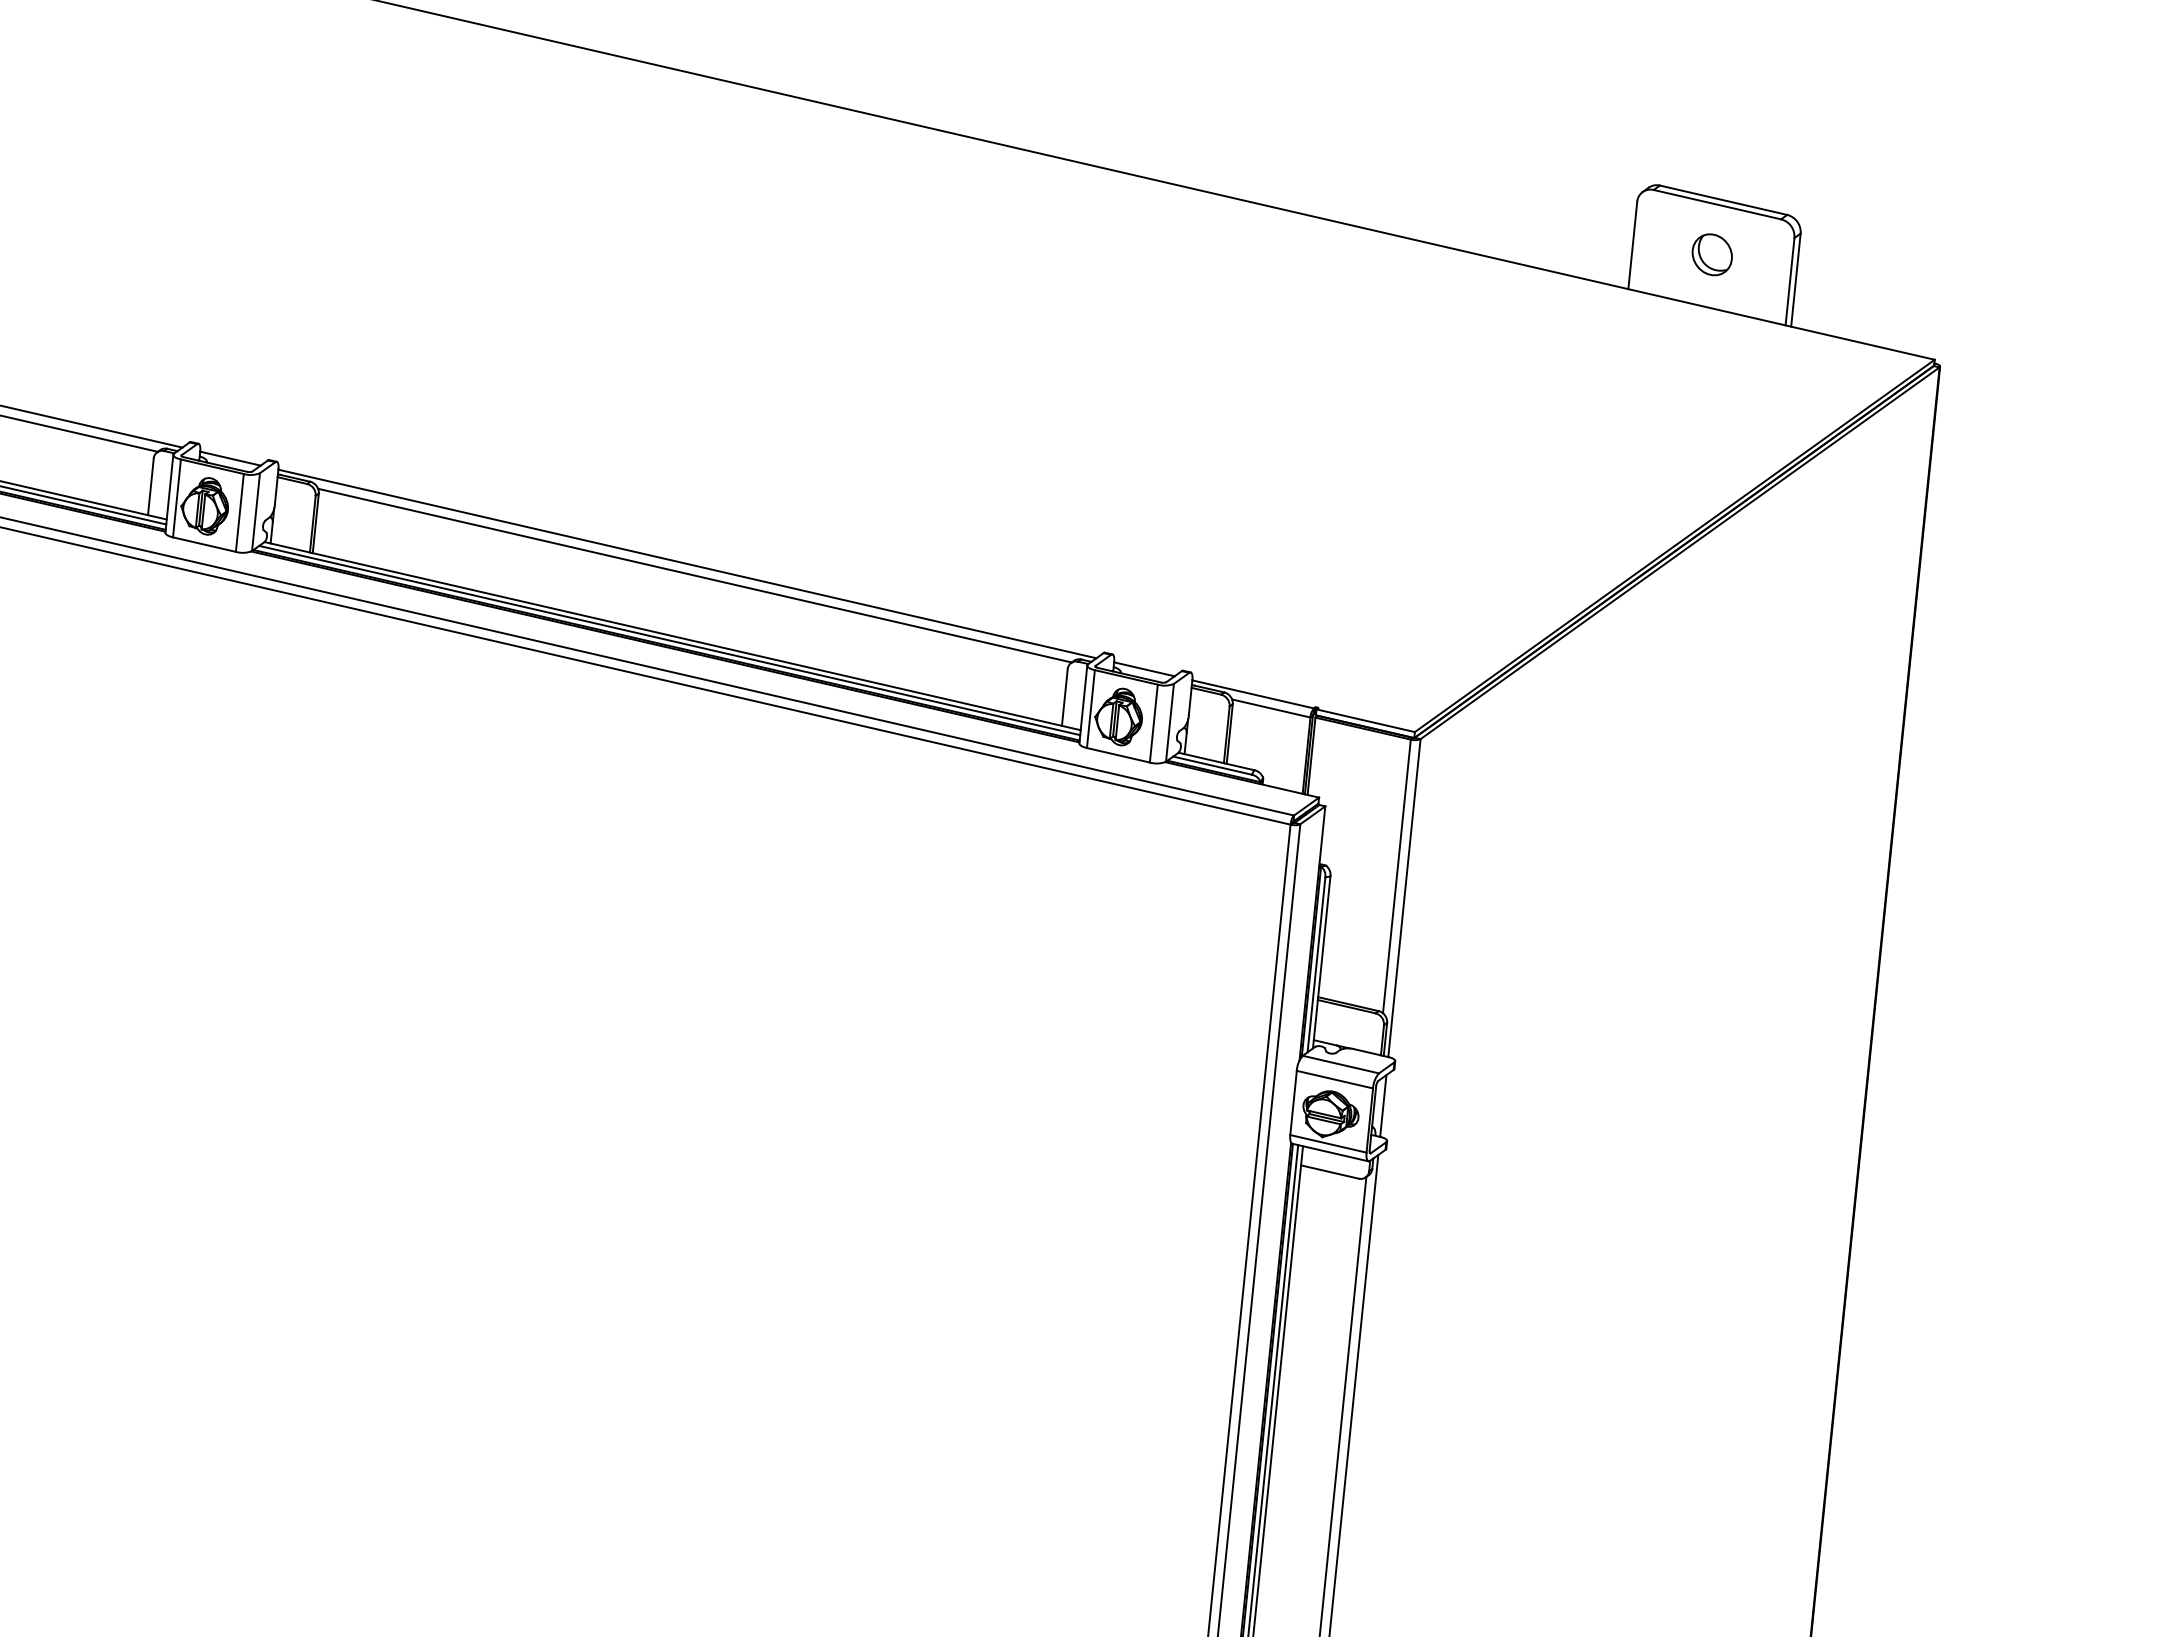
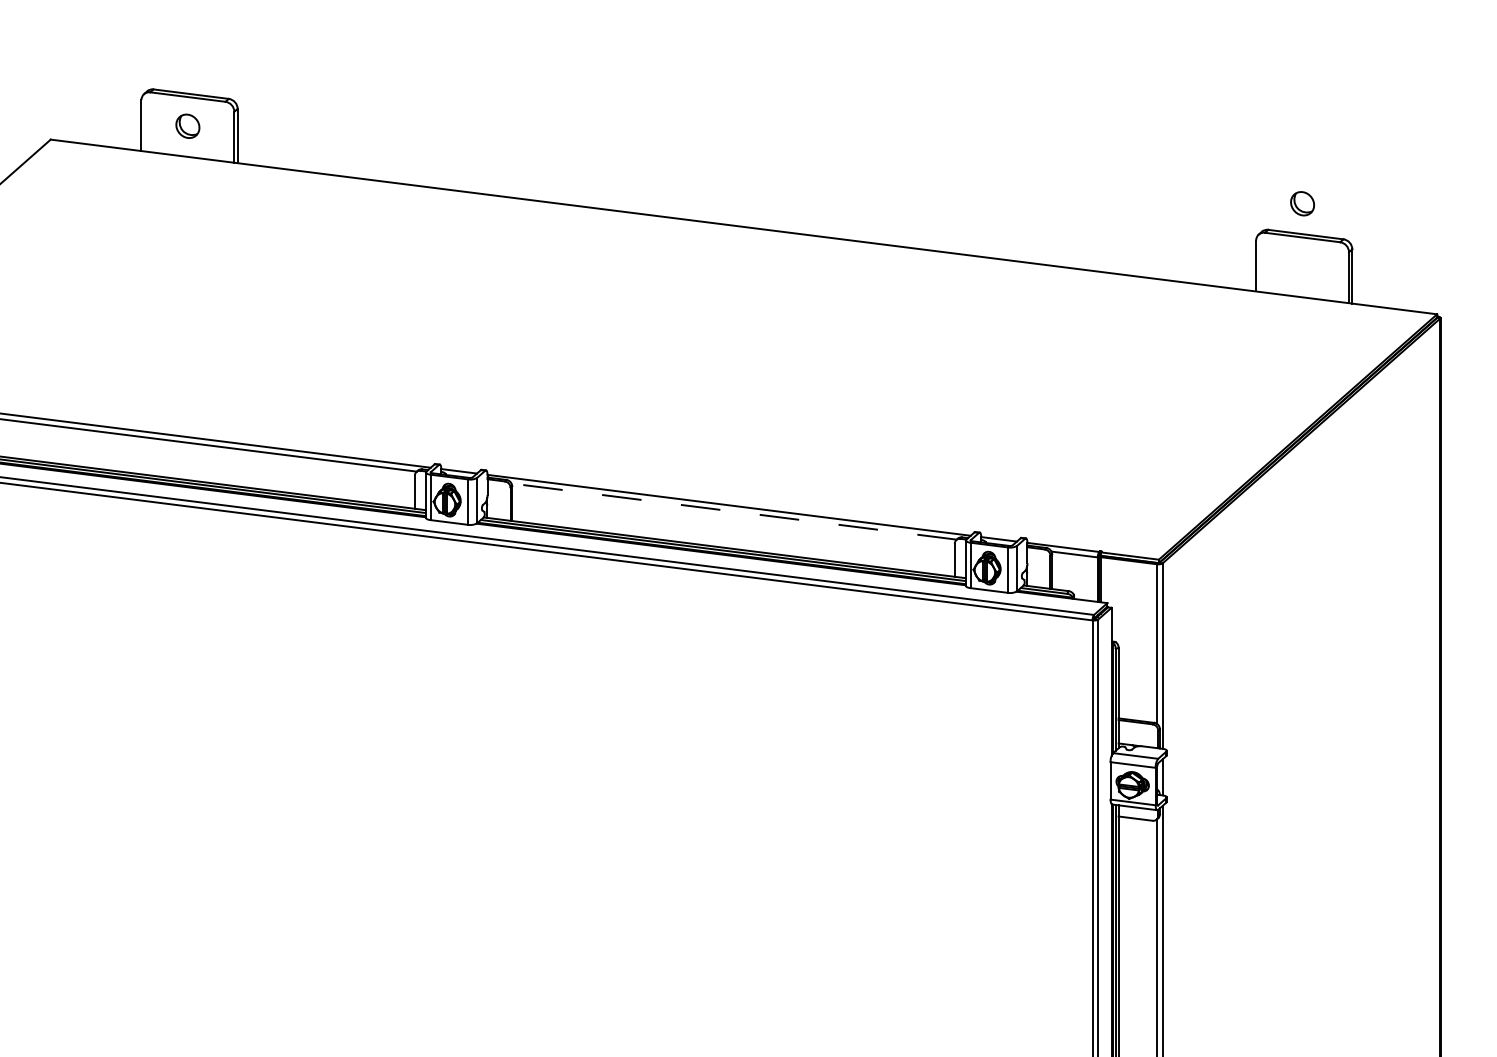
part: (1712, 254) -> (1302, 203), moved
line: (693, 575) -> (733, 511), solid -> dashed

